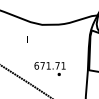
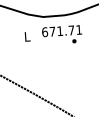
text: (49, 68) -> (61, 34), moved

